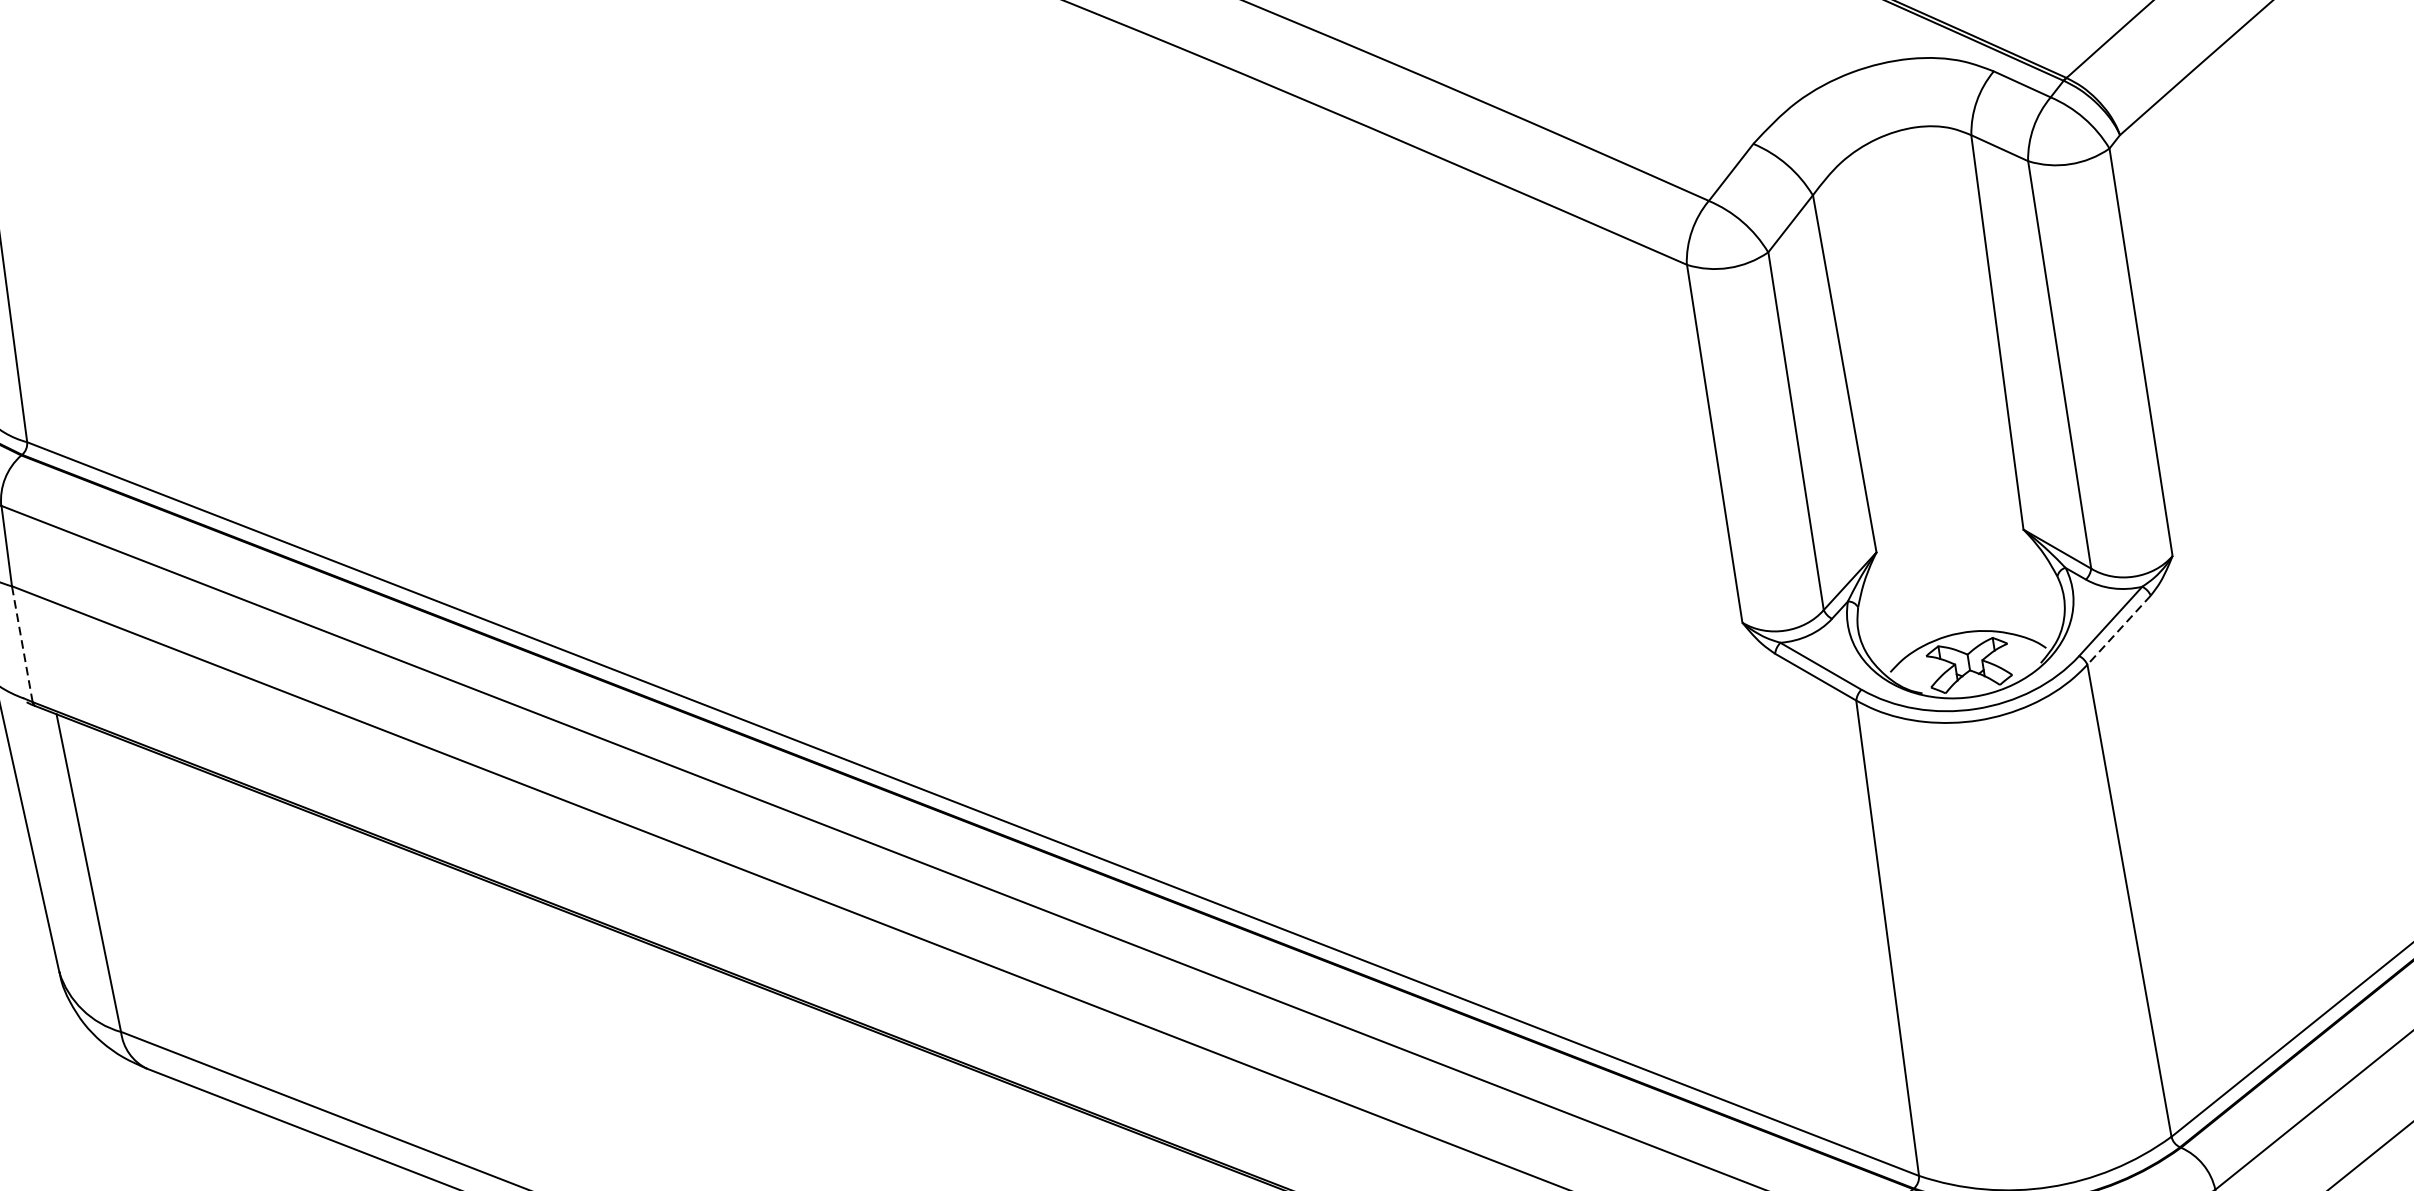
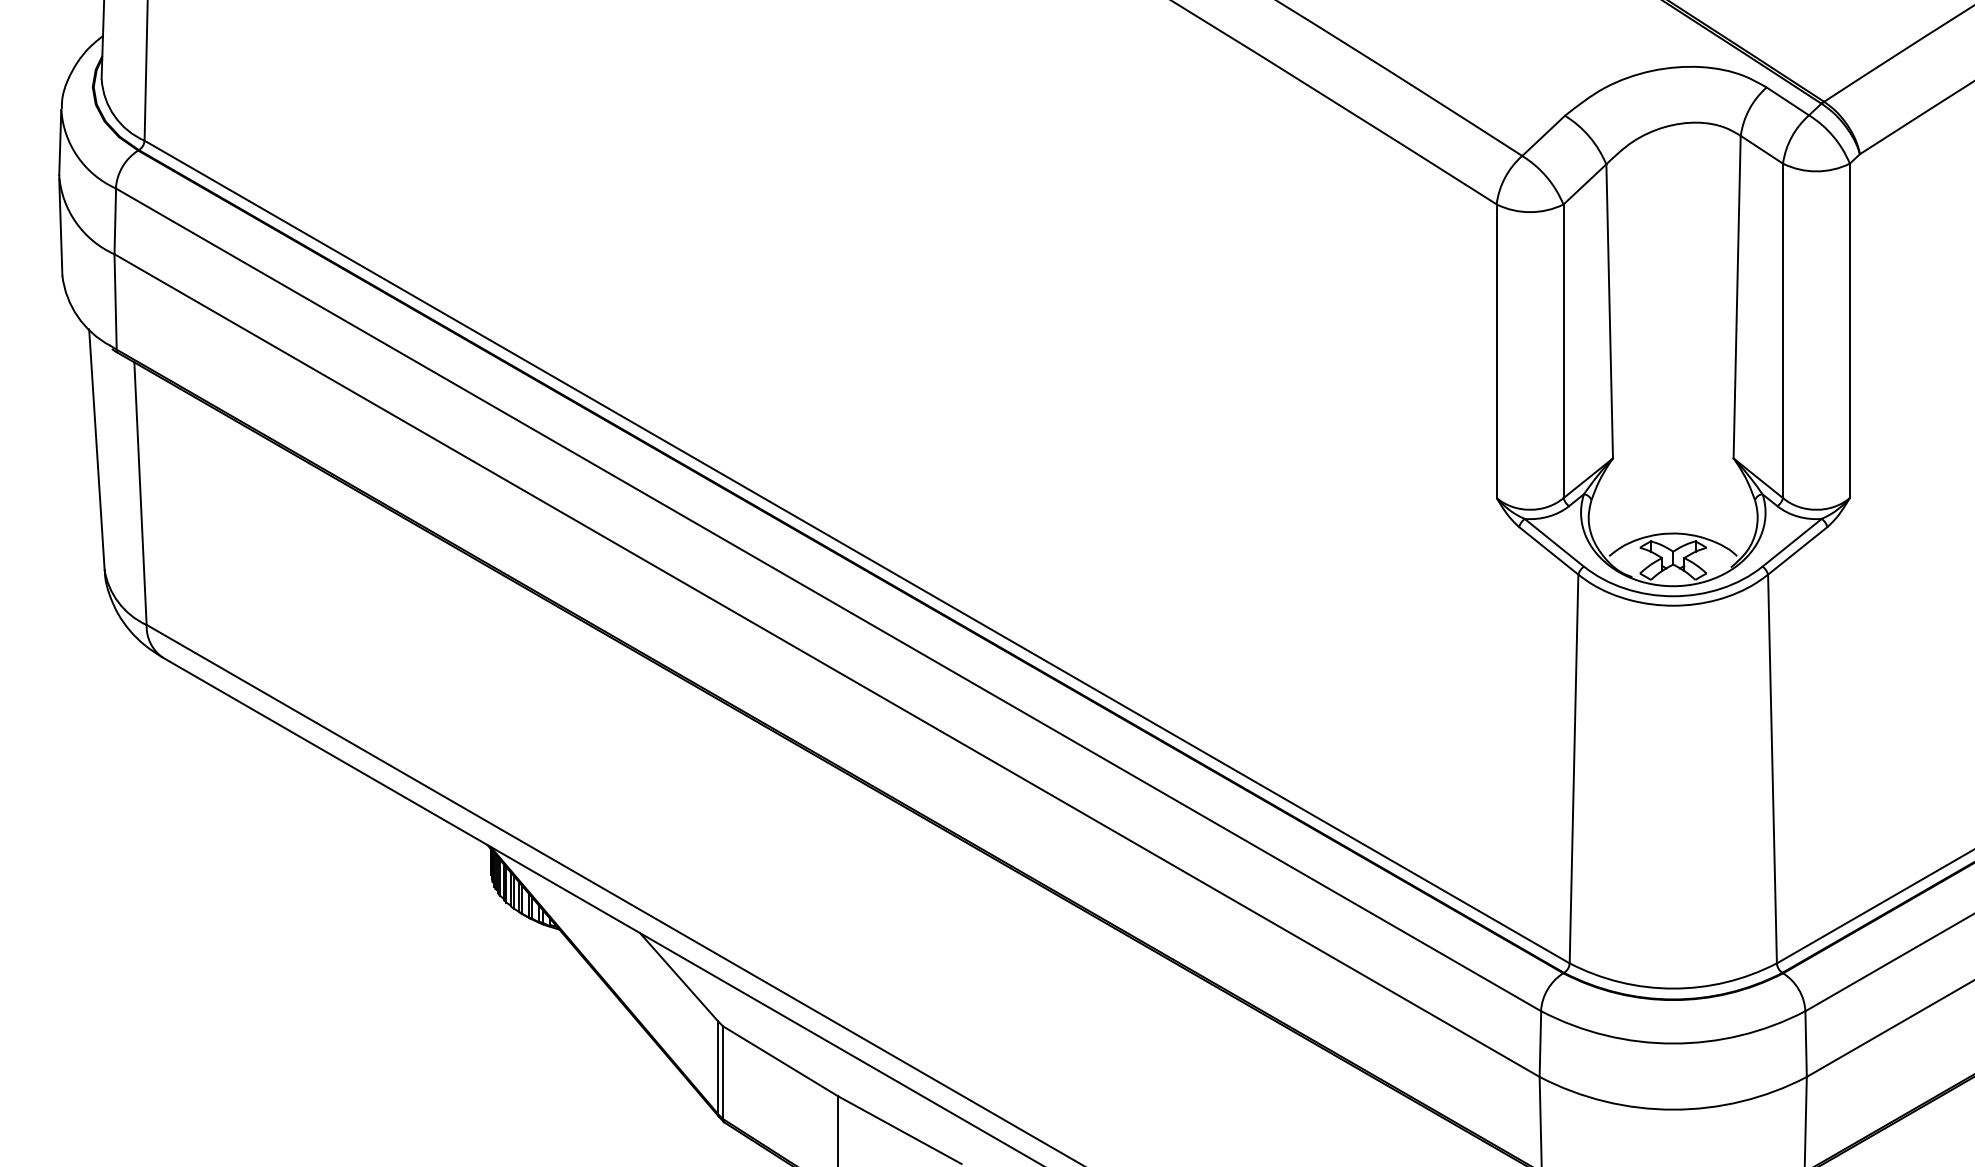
line: (2118, 631) -> (1797, 551), dashed -> solid
line: (22, 643) -> (115, 301), dashed -> solid

